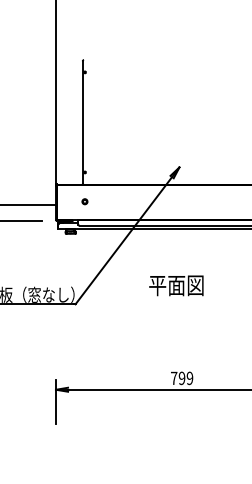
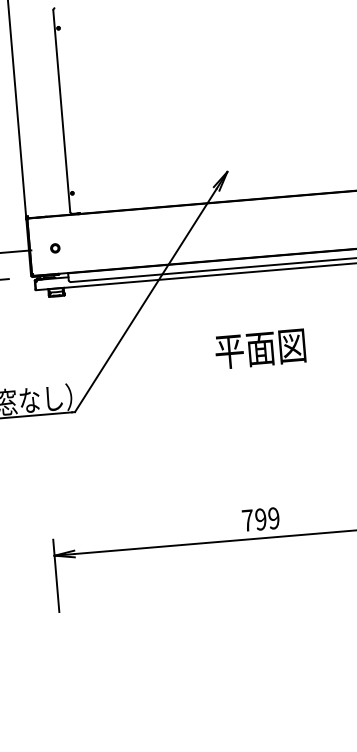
part: (84, 201) -> (54, 248), moved
text: (176, 285) -> (260, 348), moved

